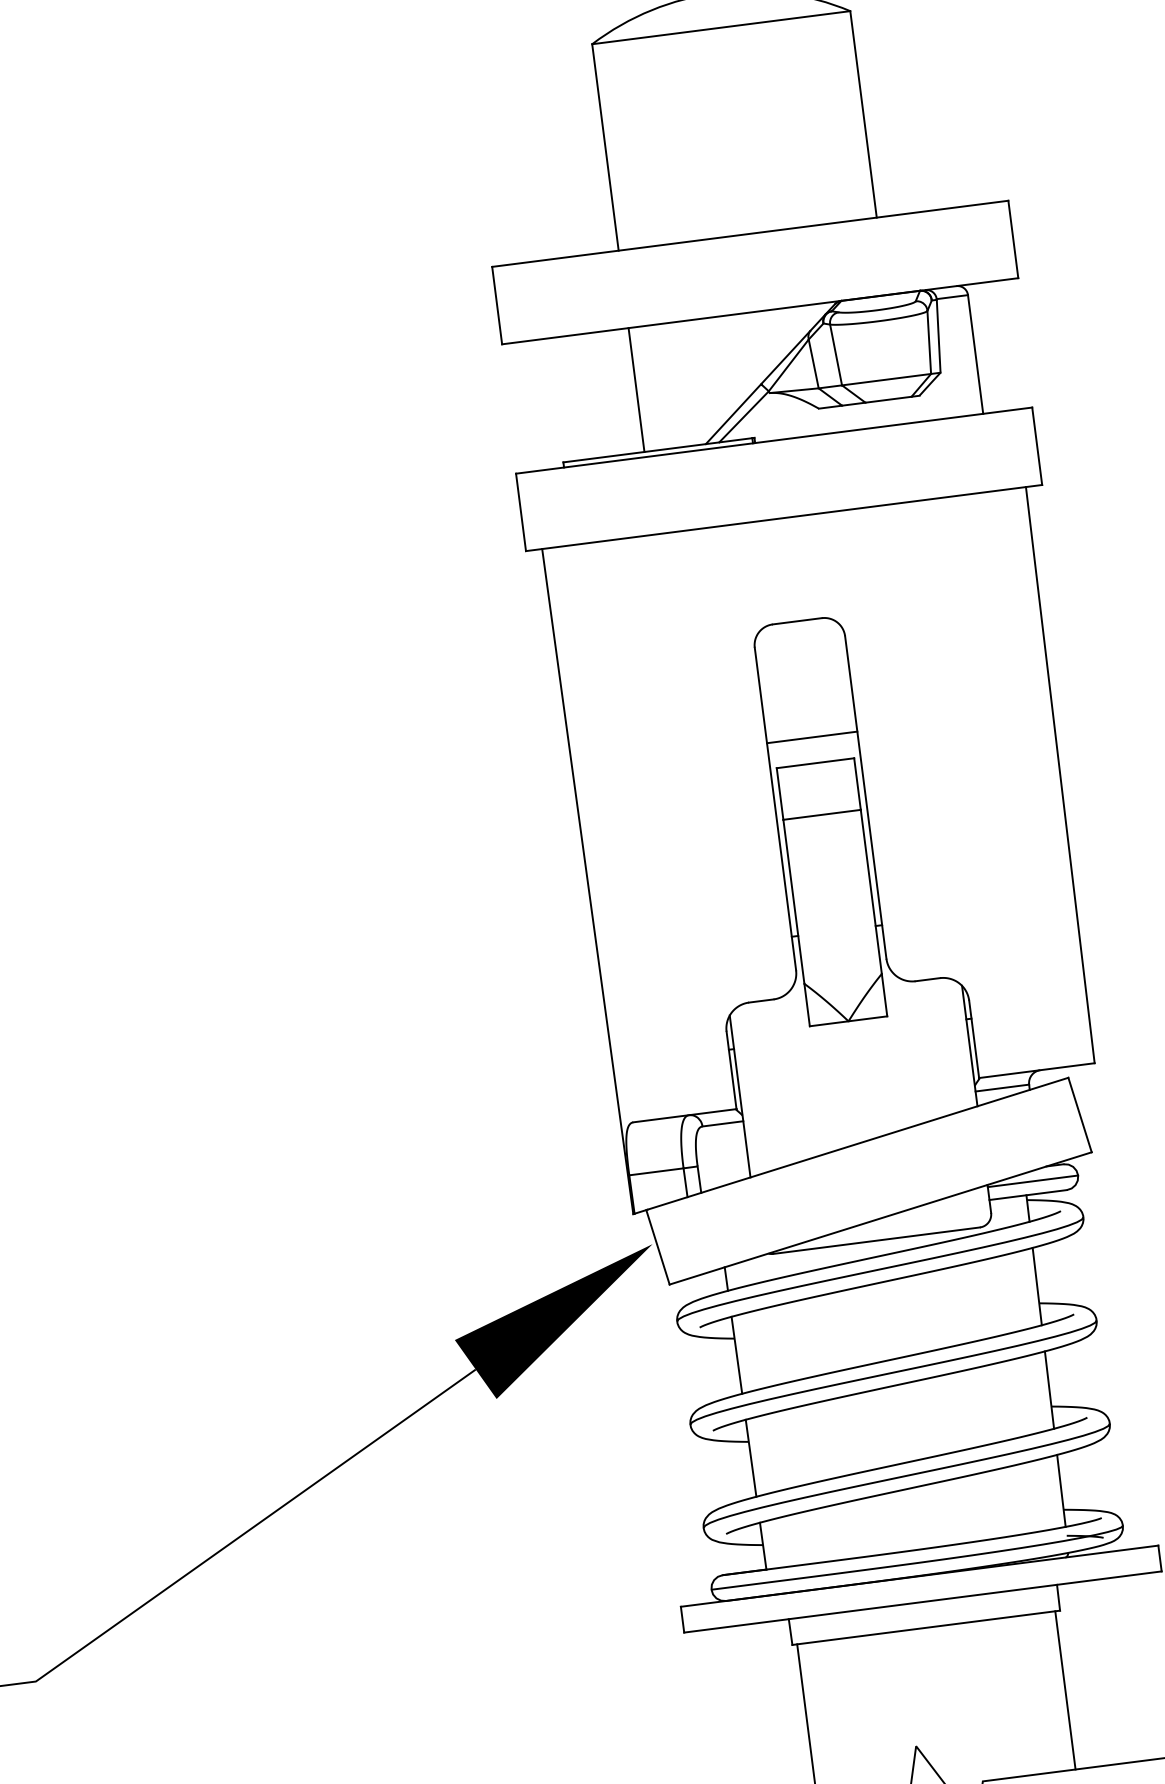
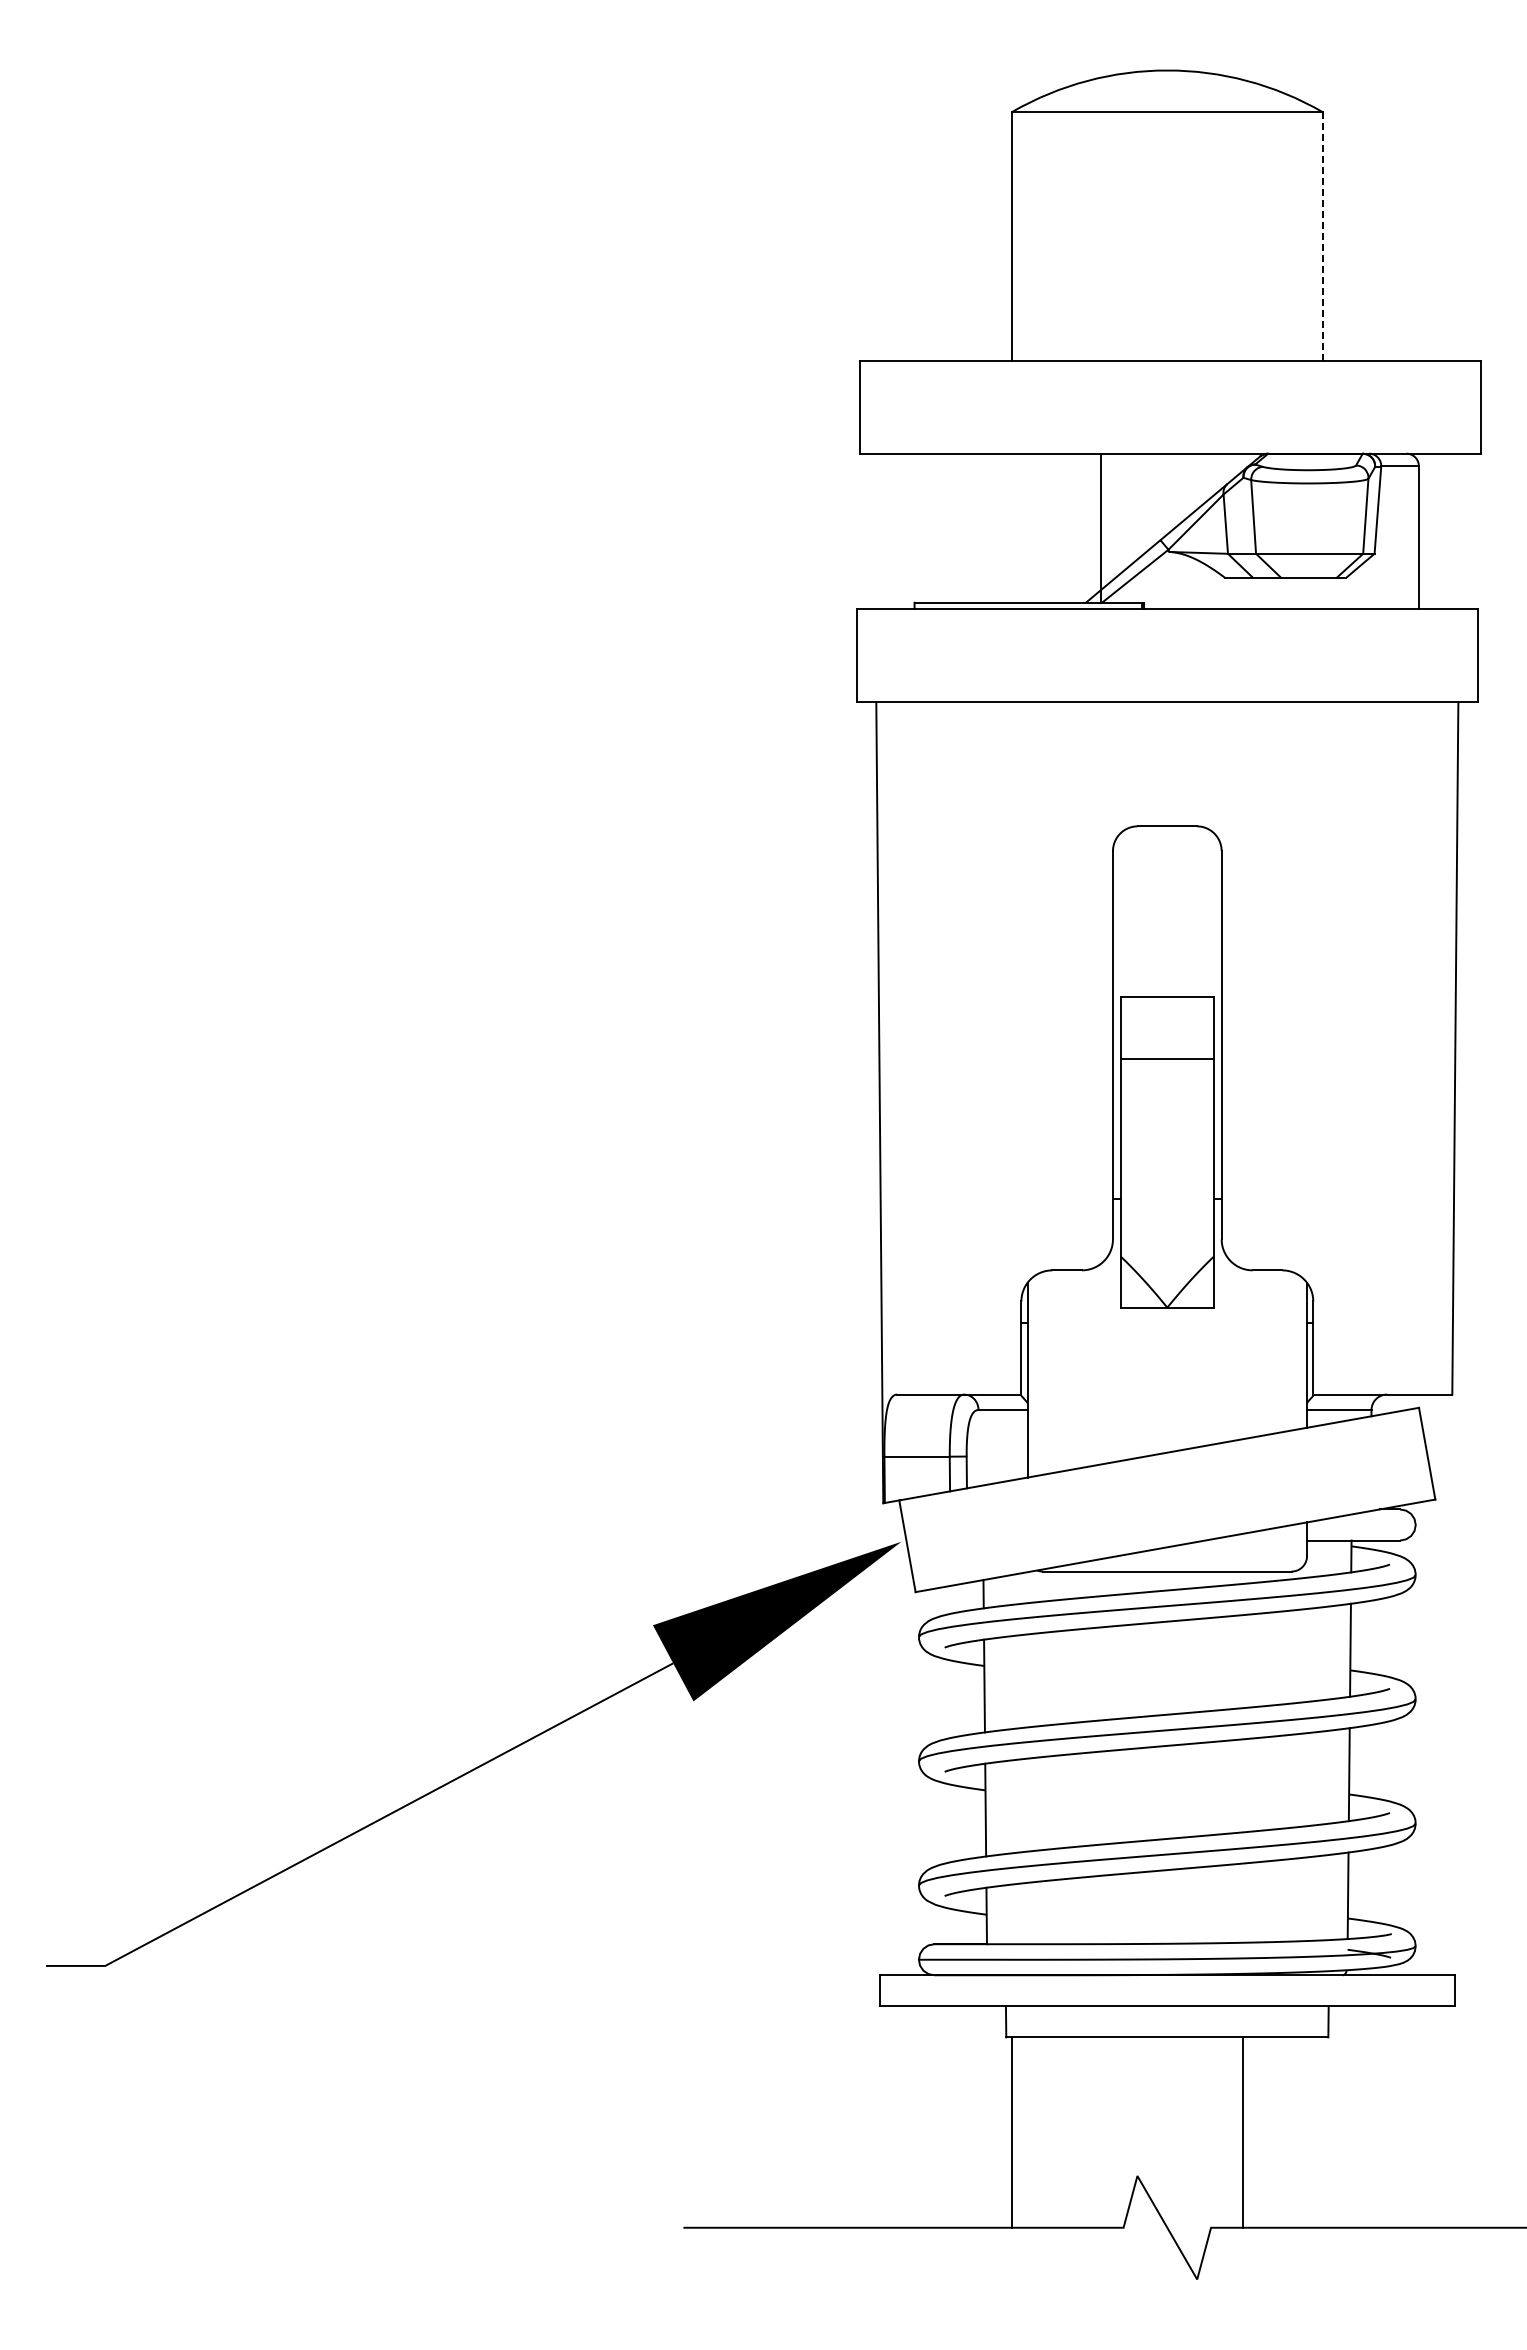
line: (863, 113) -> (1322, 235), solid -> dashed
line: (636, 389) -> (1101, 527), moved
line: (811, 737) -> (1166, 966), removed
line: (1033, 1181) -> (1361, 1525), removed
line: (1065, 1690) -> (1242, 2132), moved

